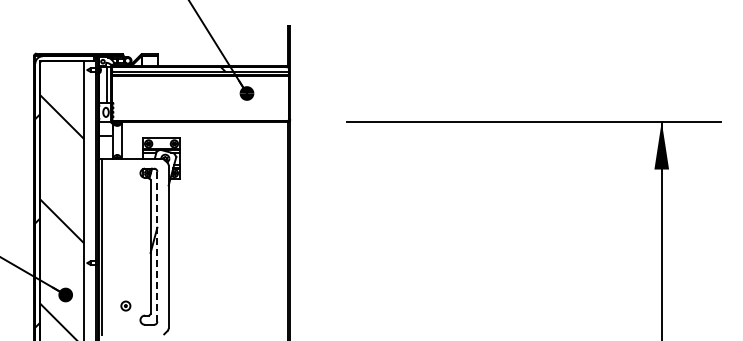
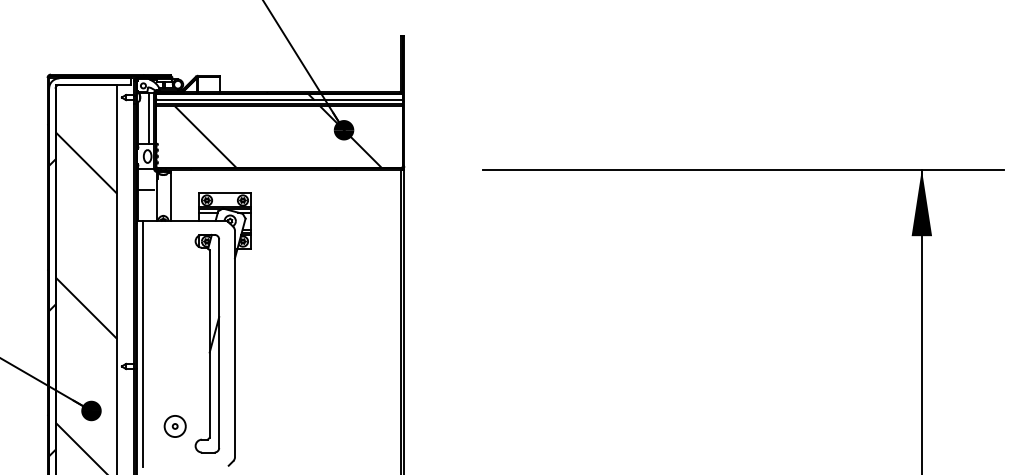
hatch: (199, 98) -> (277, 137), added
line: (157, 246) -> (219, 343), dashed -> solid
part: (125, 305) -> (174, 425), size x1.67

